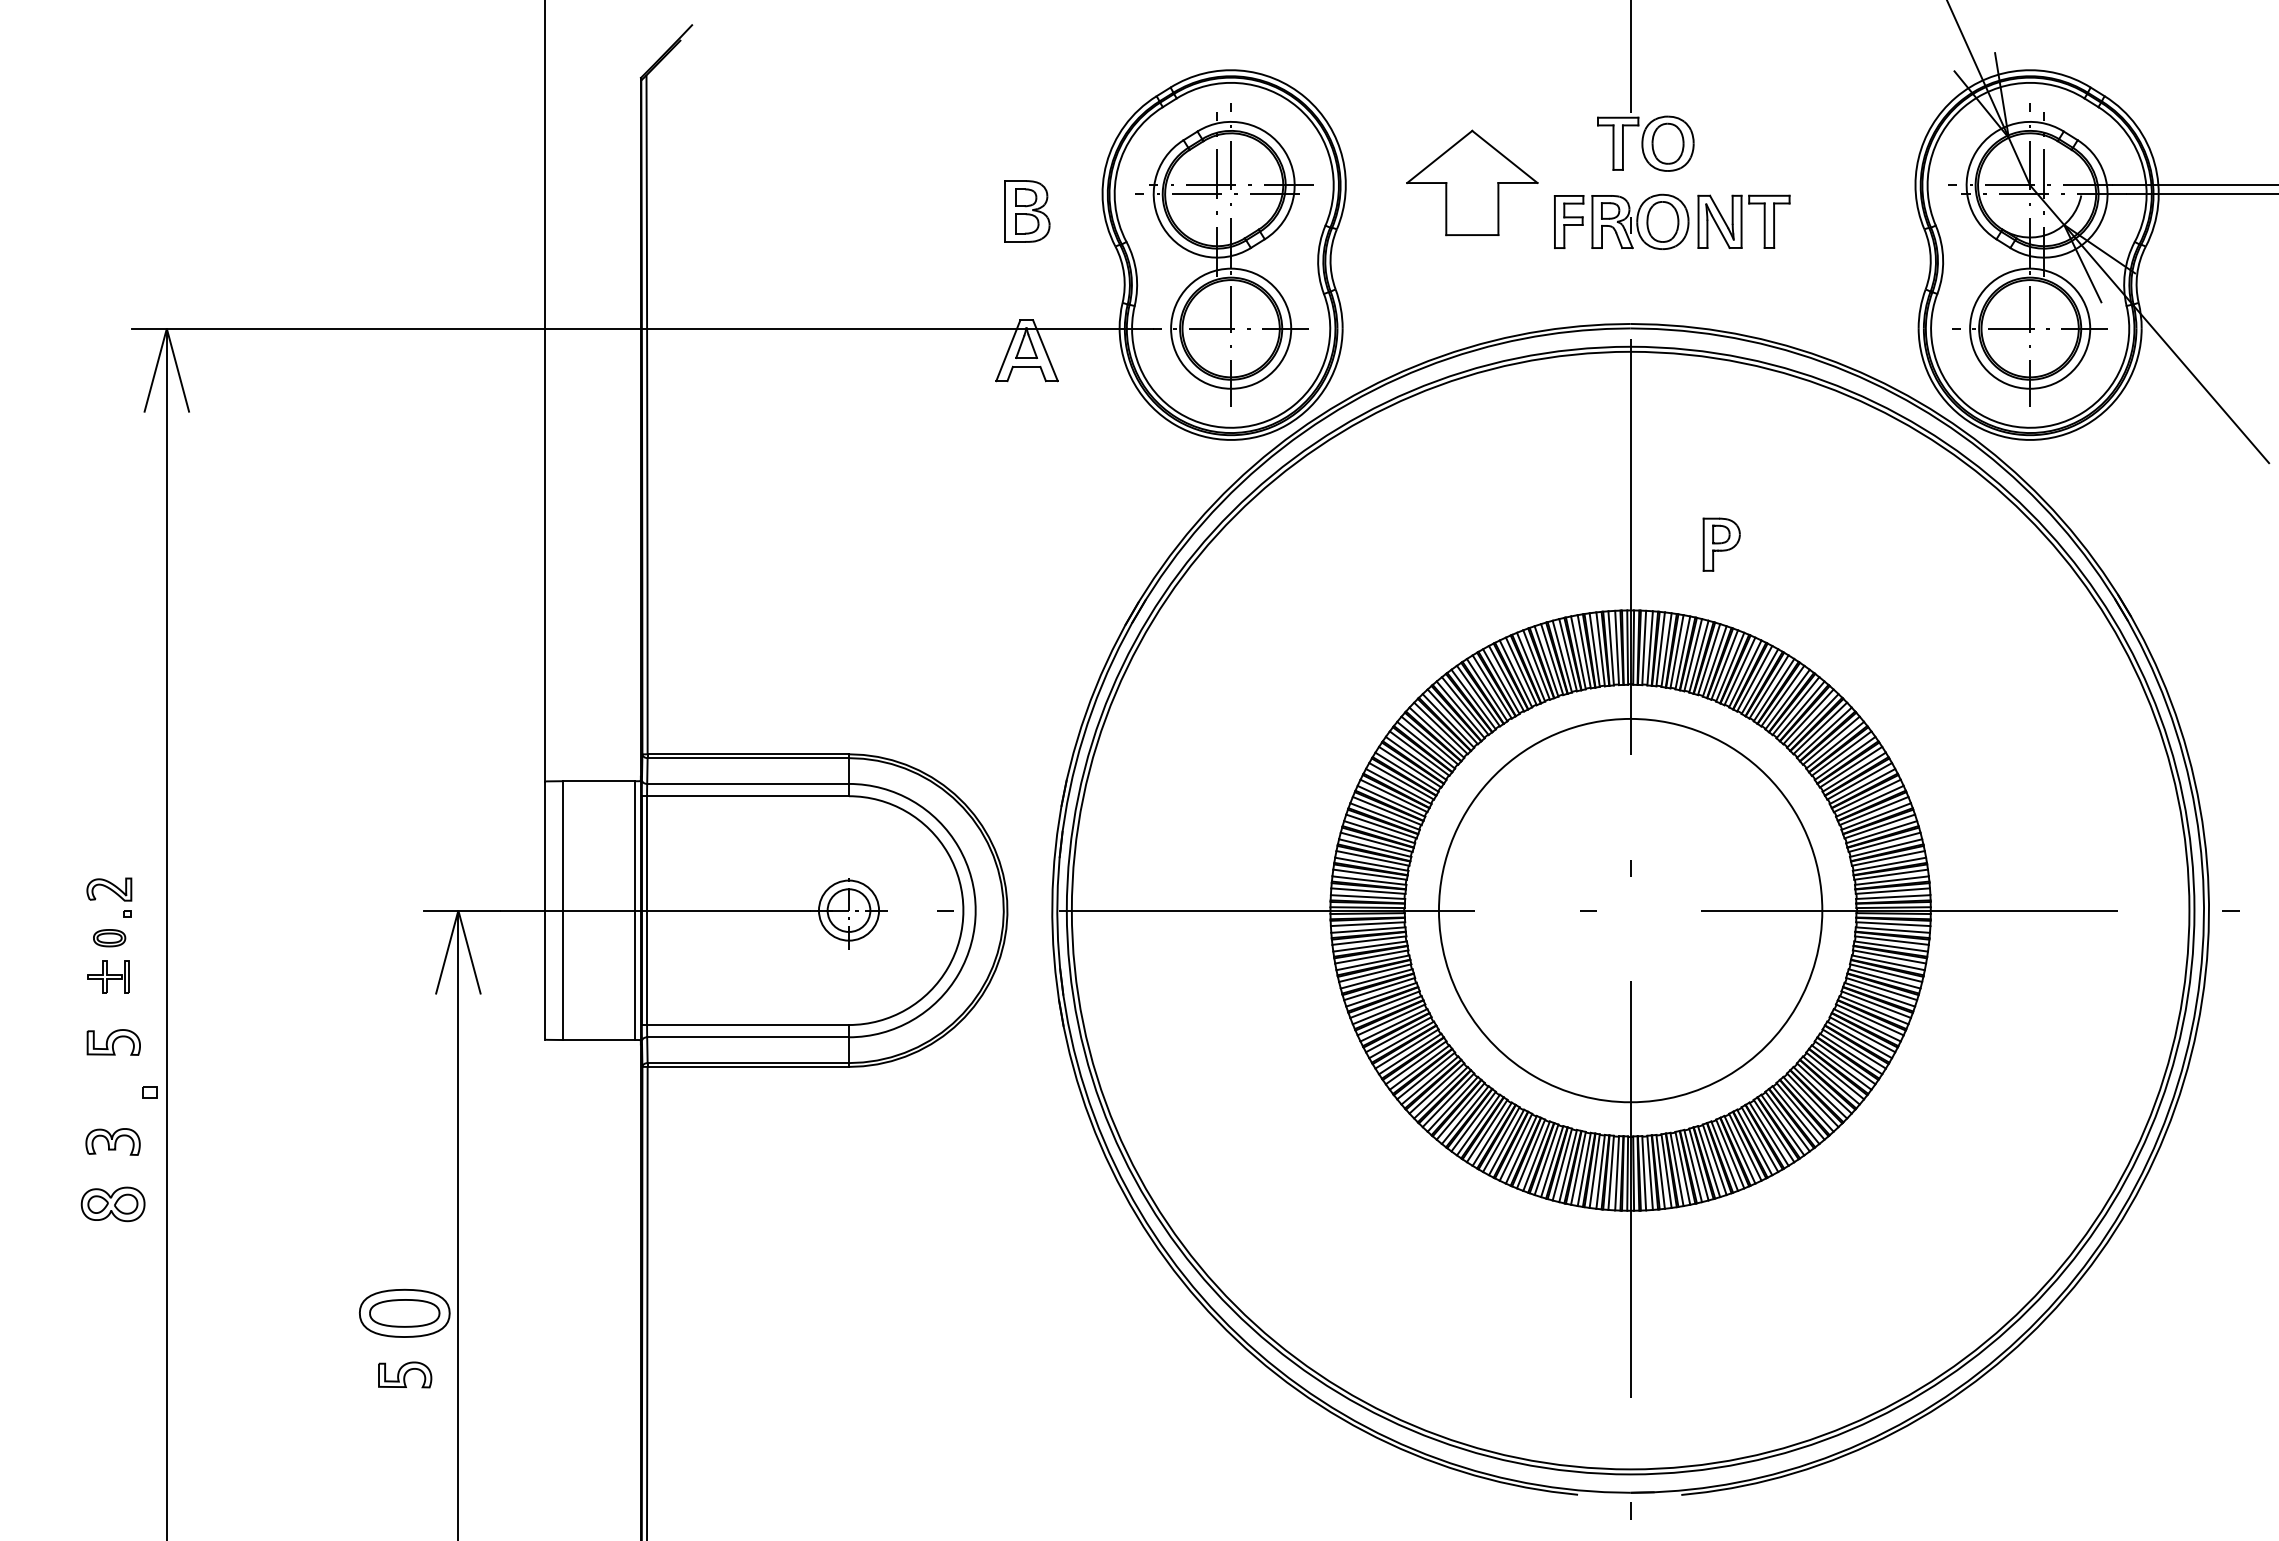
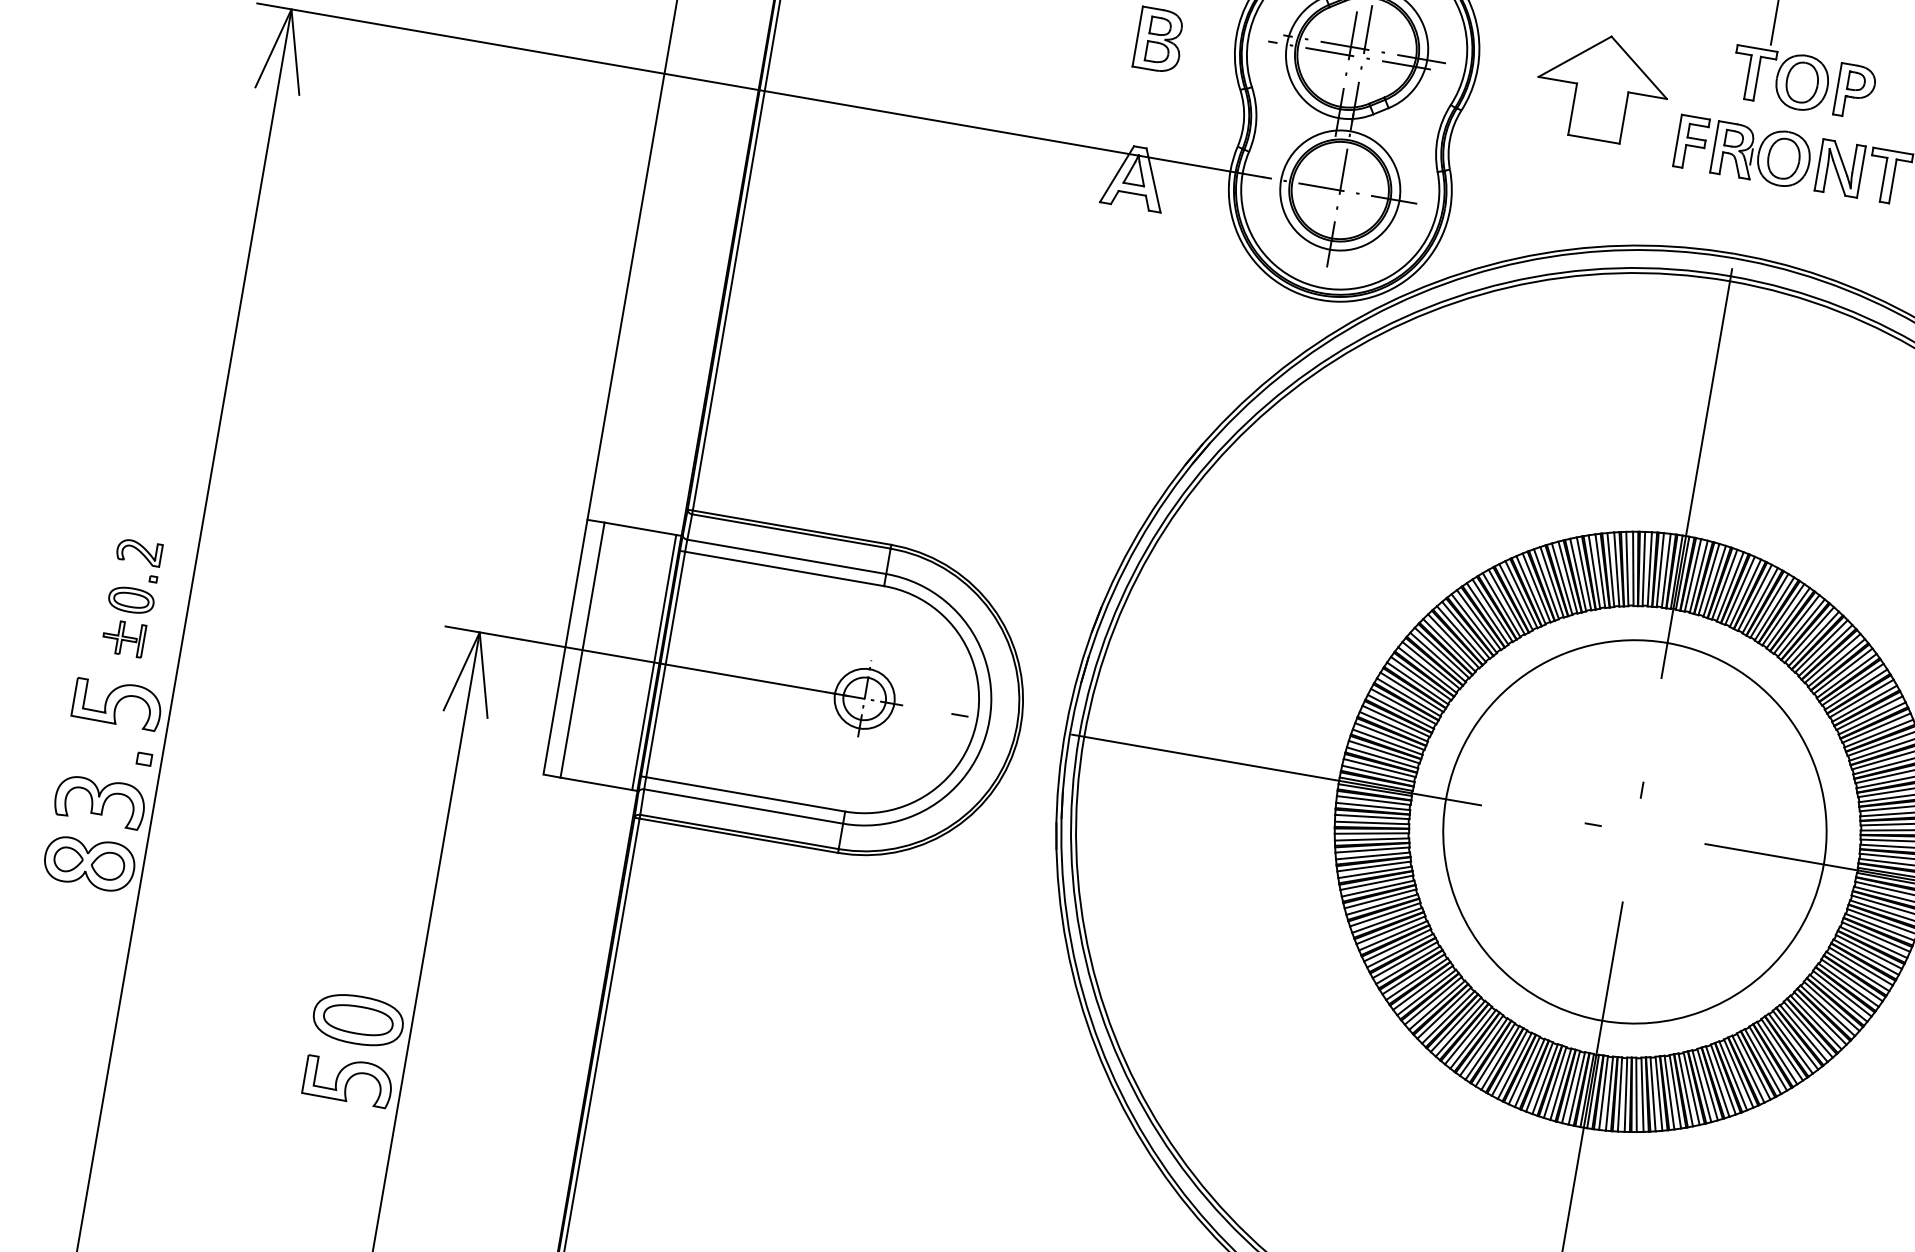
part: (1721, 544) -> (1855, 91), moved
part: (109, 937) -> (131, 599), size x1.43
part: (113, 1042) -> (117, 703), size x1.67
part: (112, 1141) -> (99, 801), size x1.67
part: (112, 1204) -> (88, 863), size x1.43
part: (404, 1374) -> (347, 1080), size x1.67

